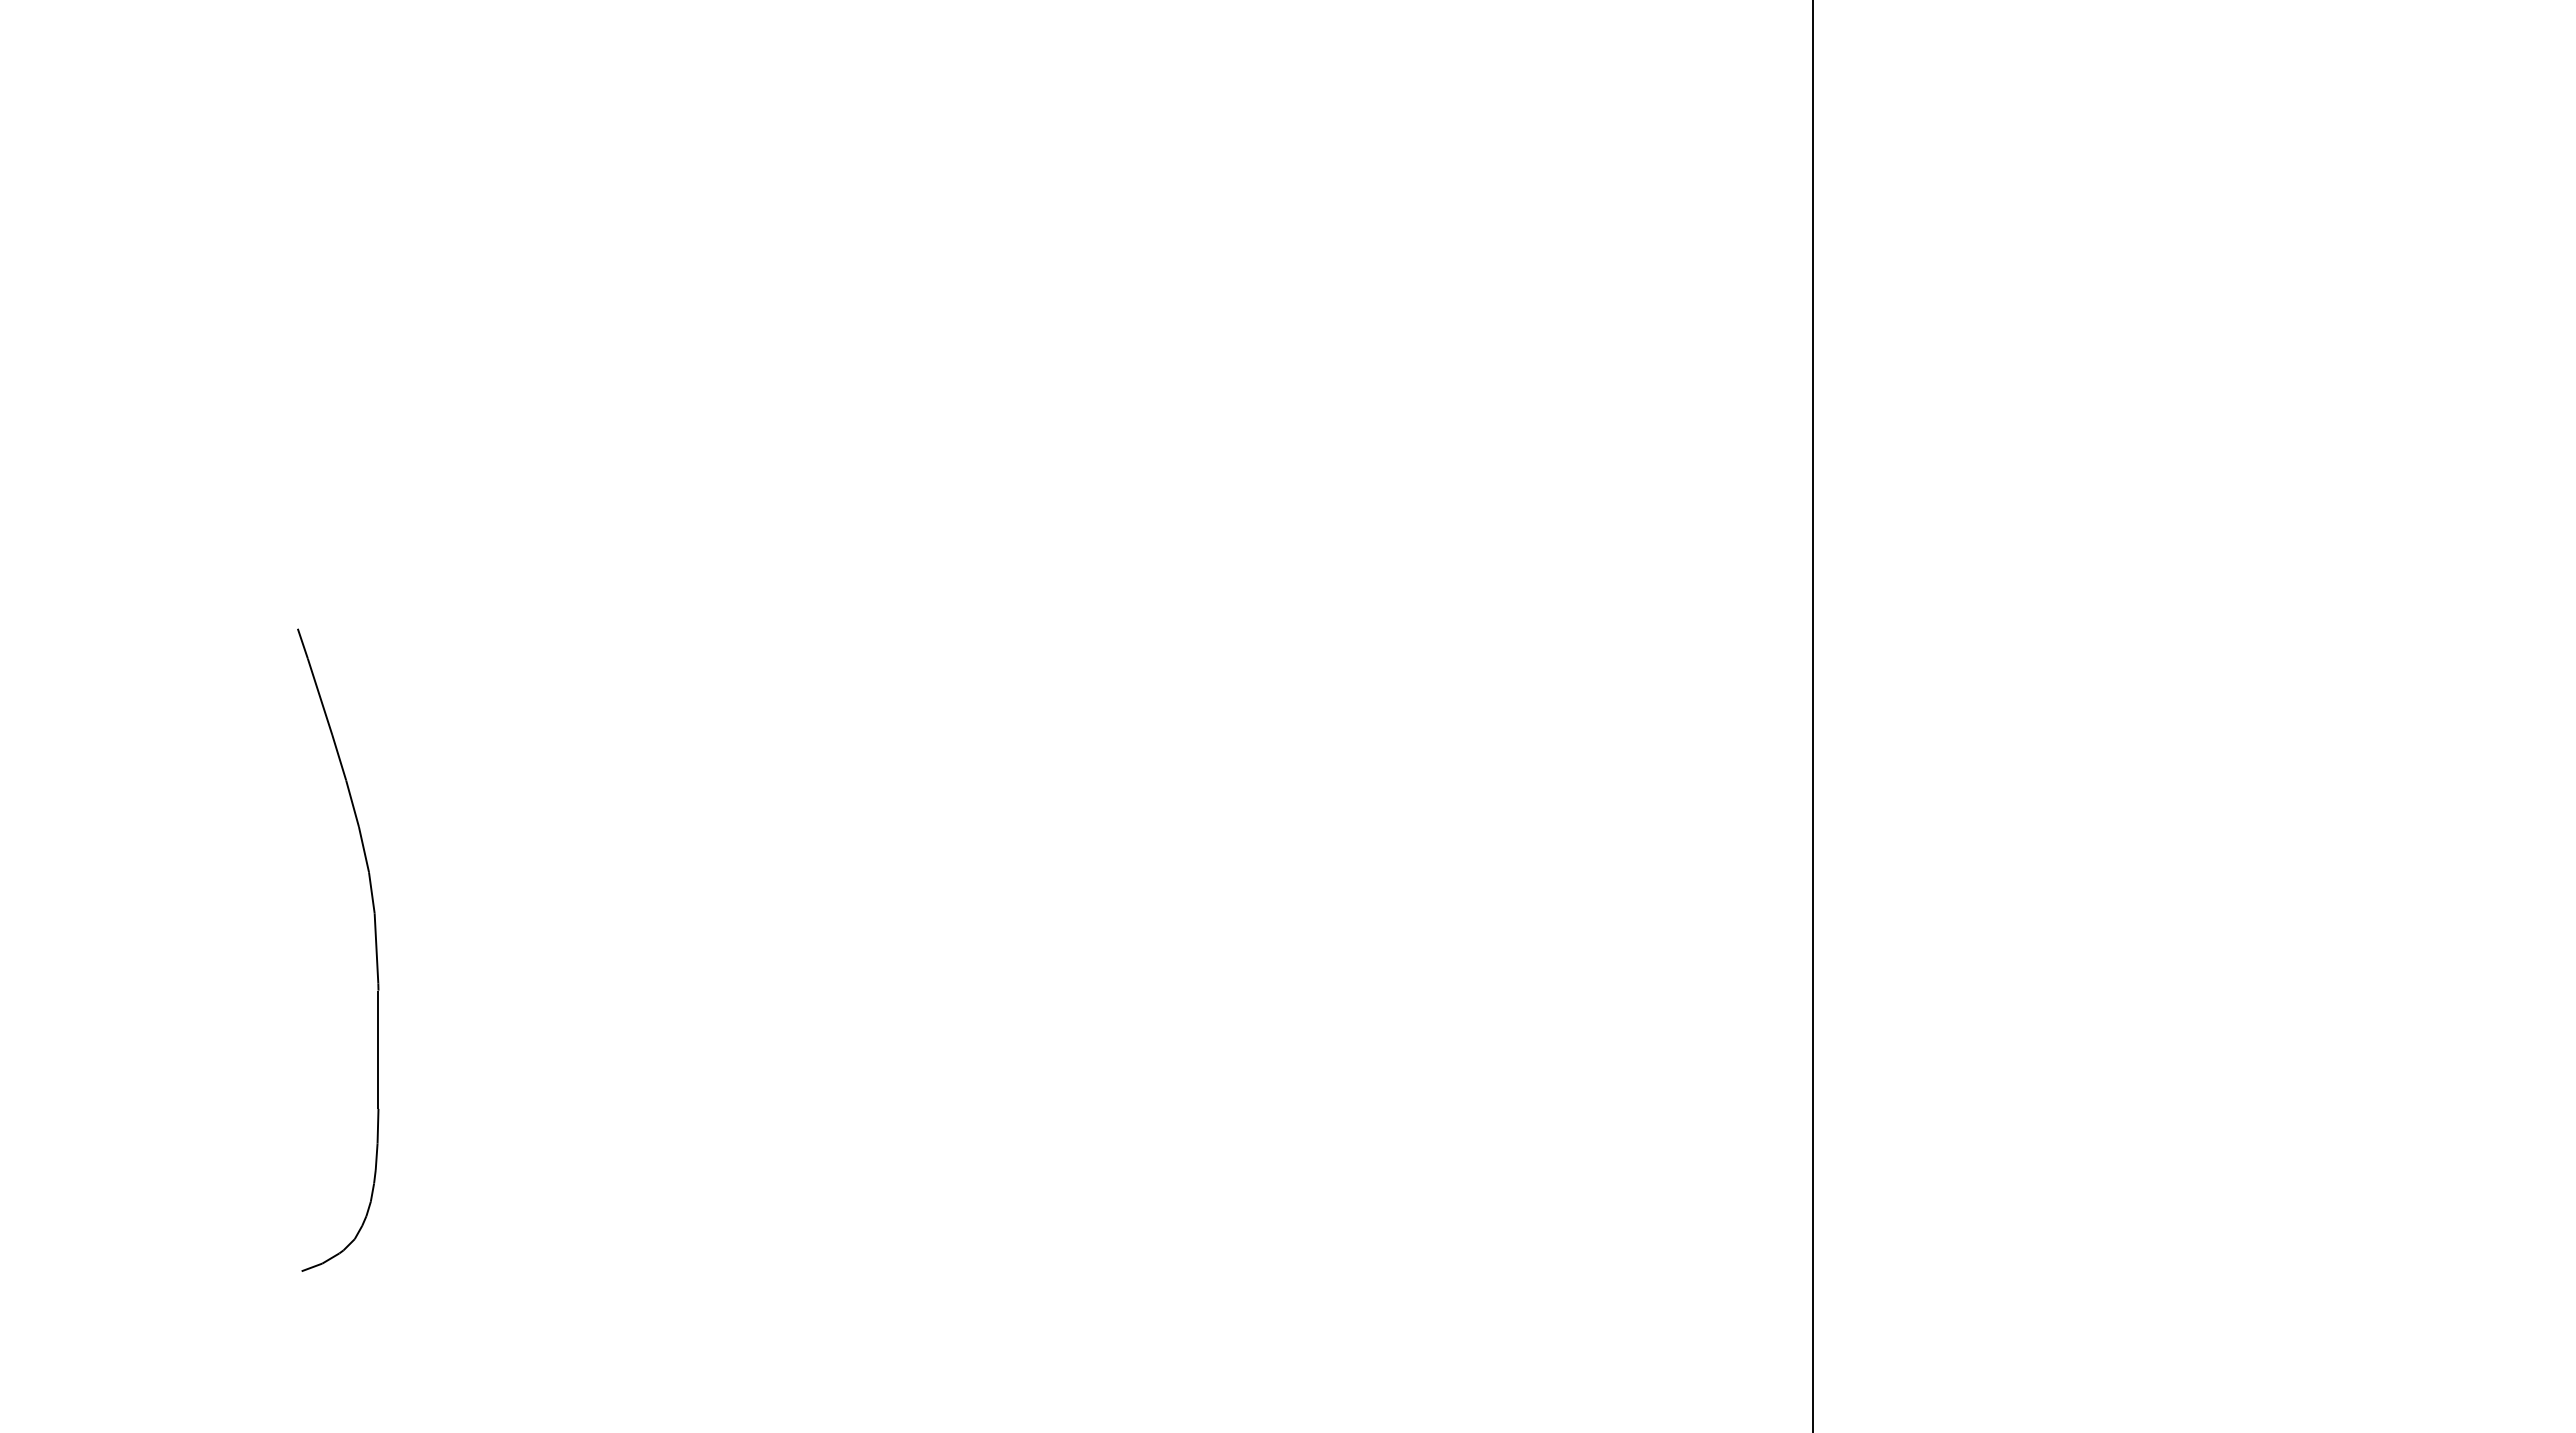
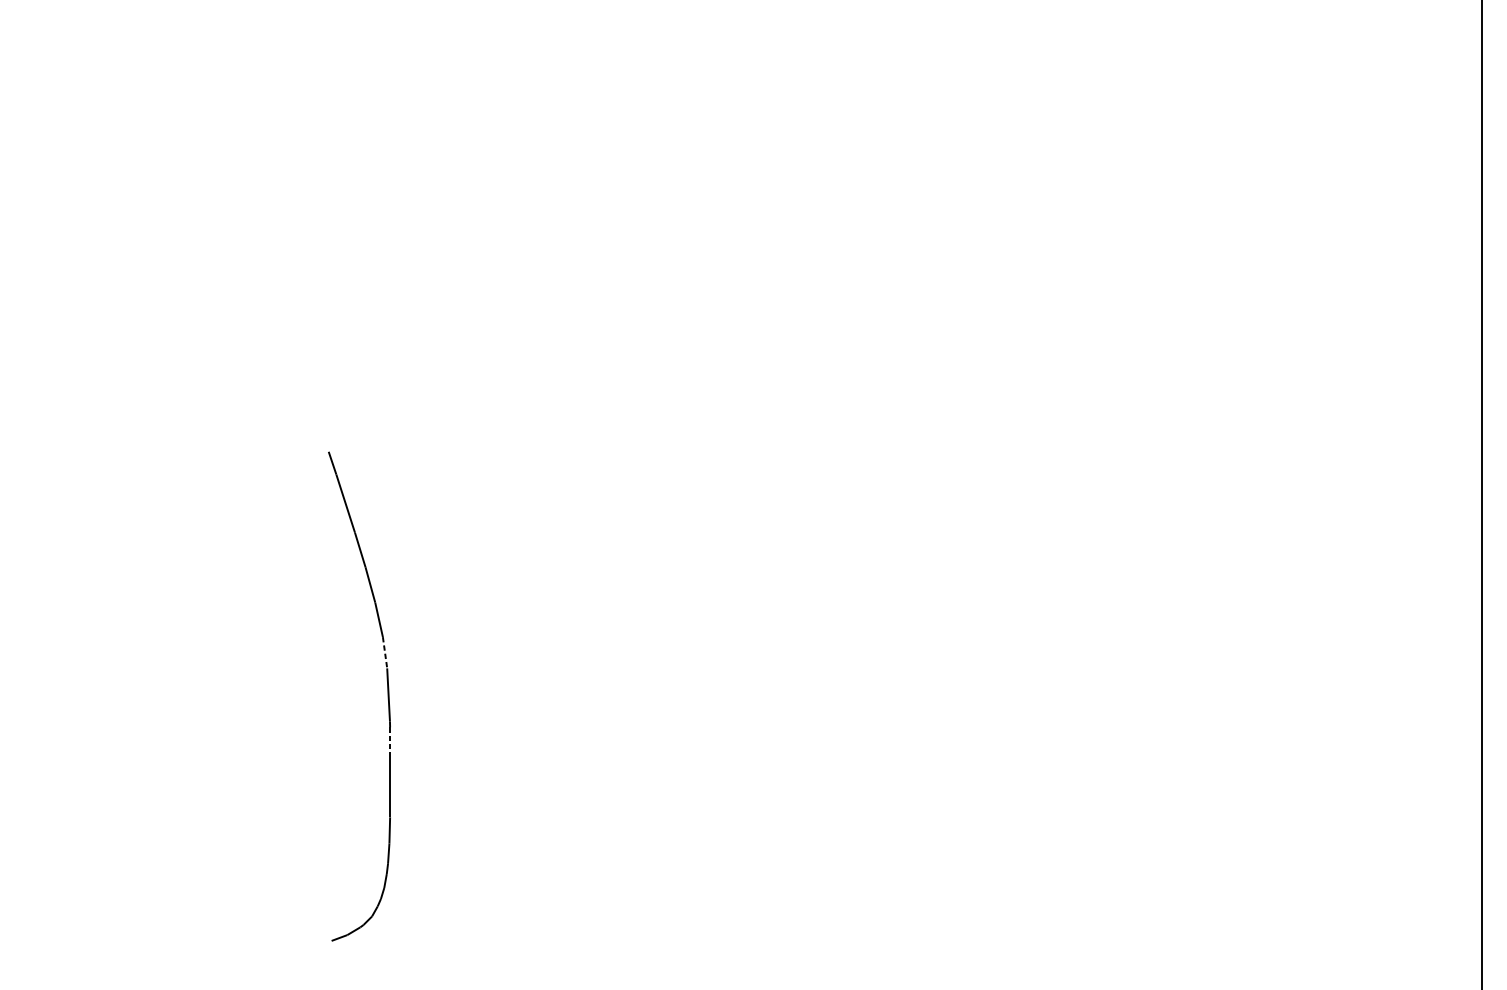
line: (371, 892) -> (384, 652), solid -> dashed
line: (378, 1010) -> (390, 742), solid -> dashed

